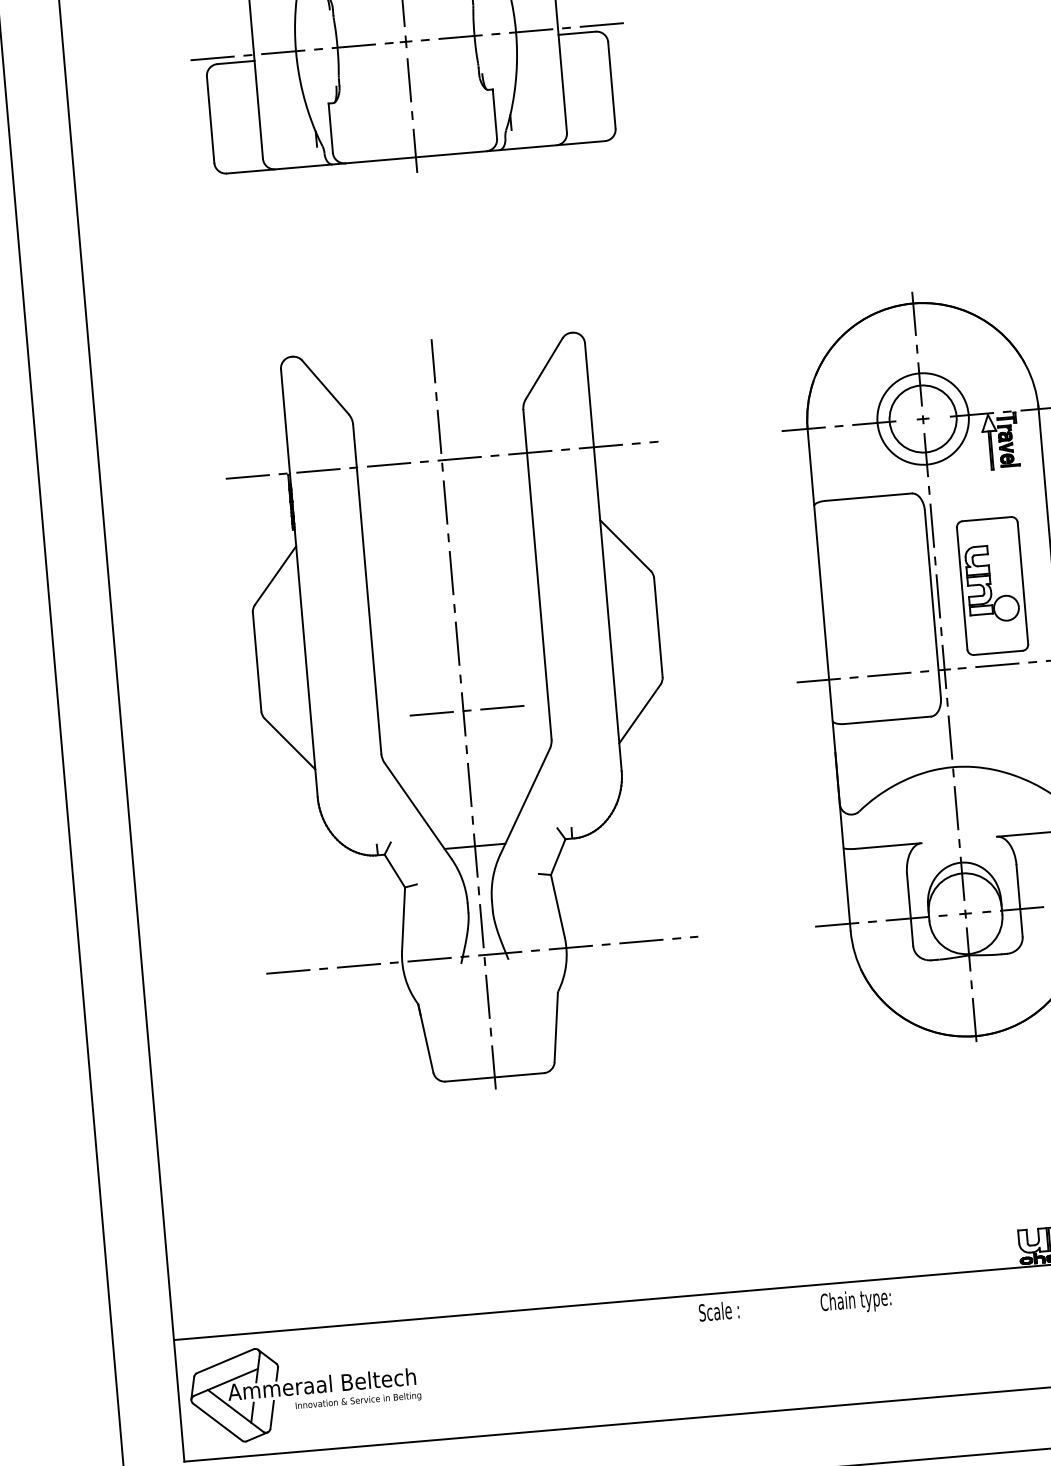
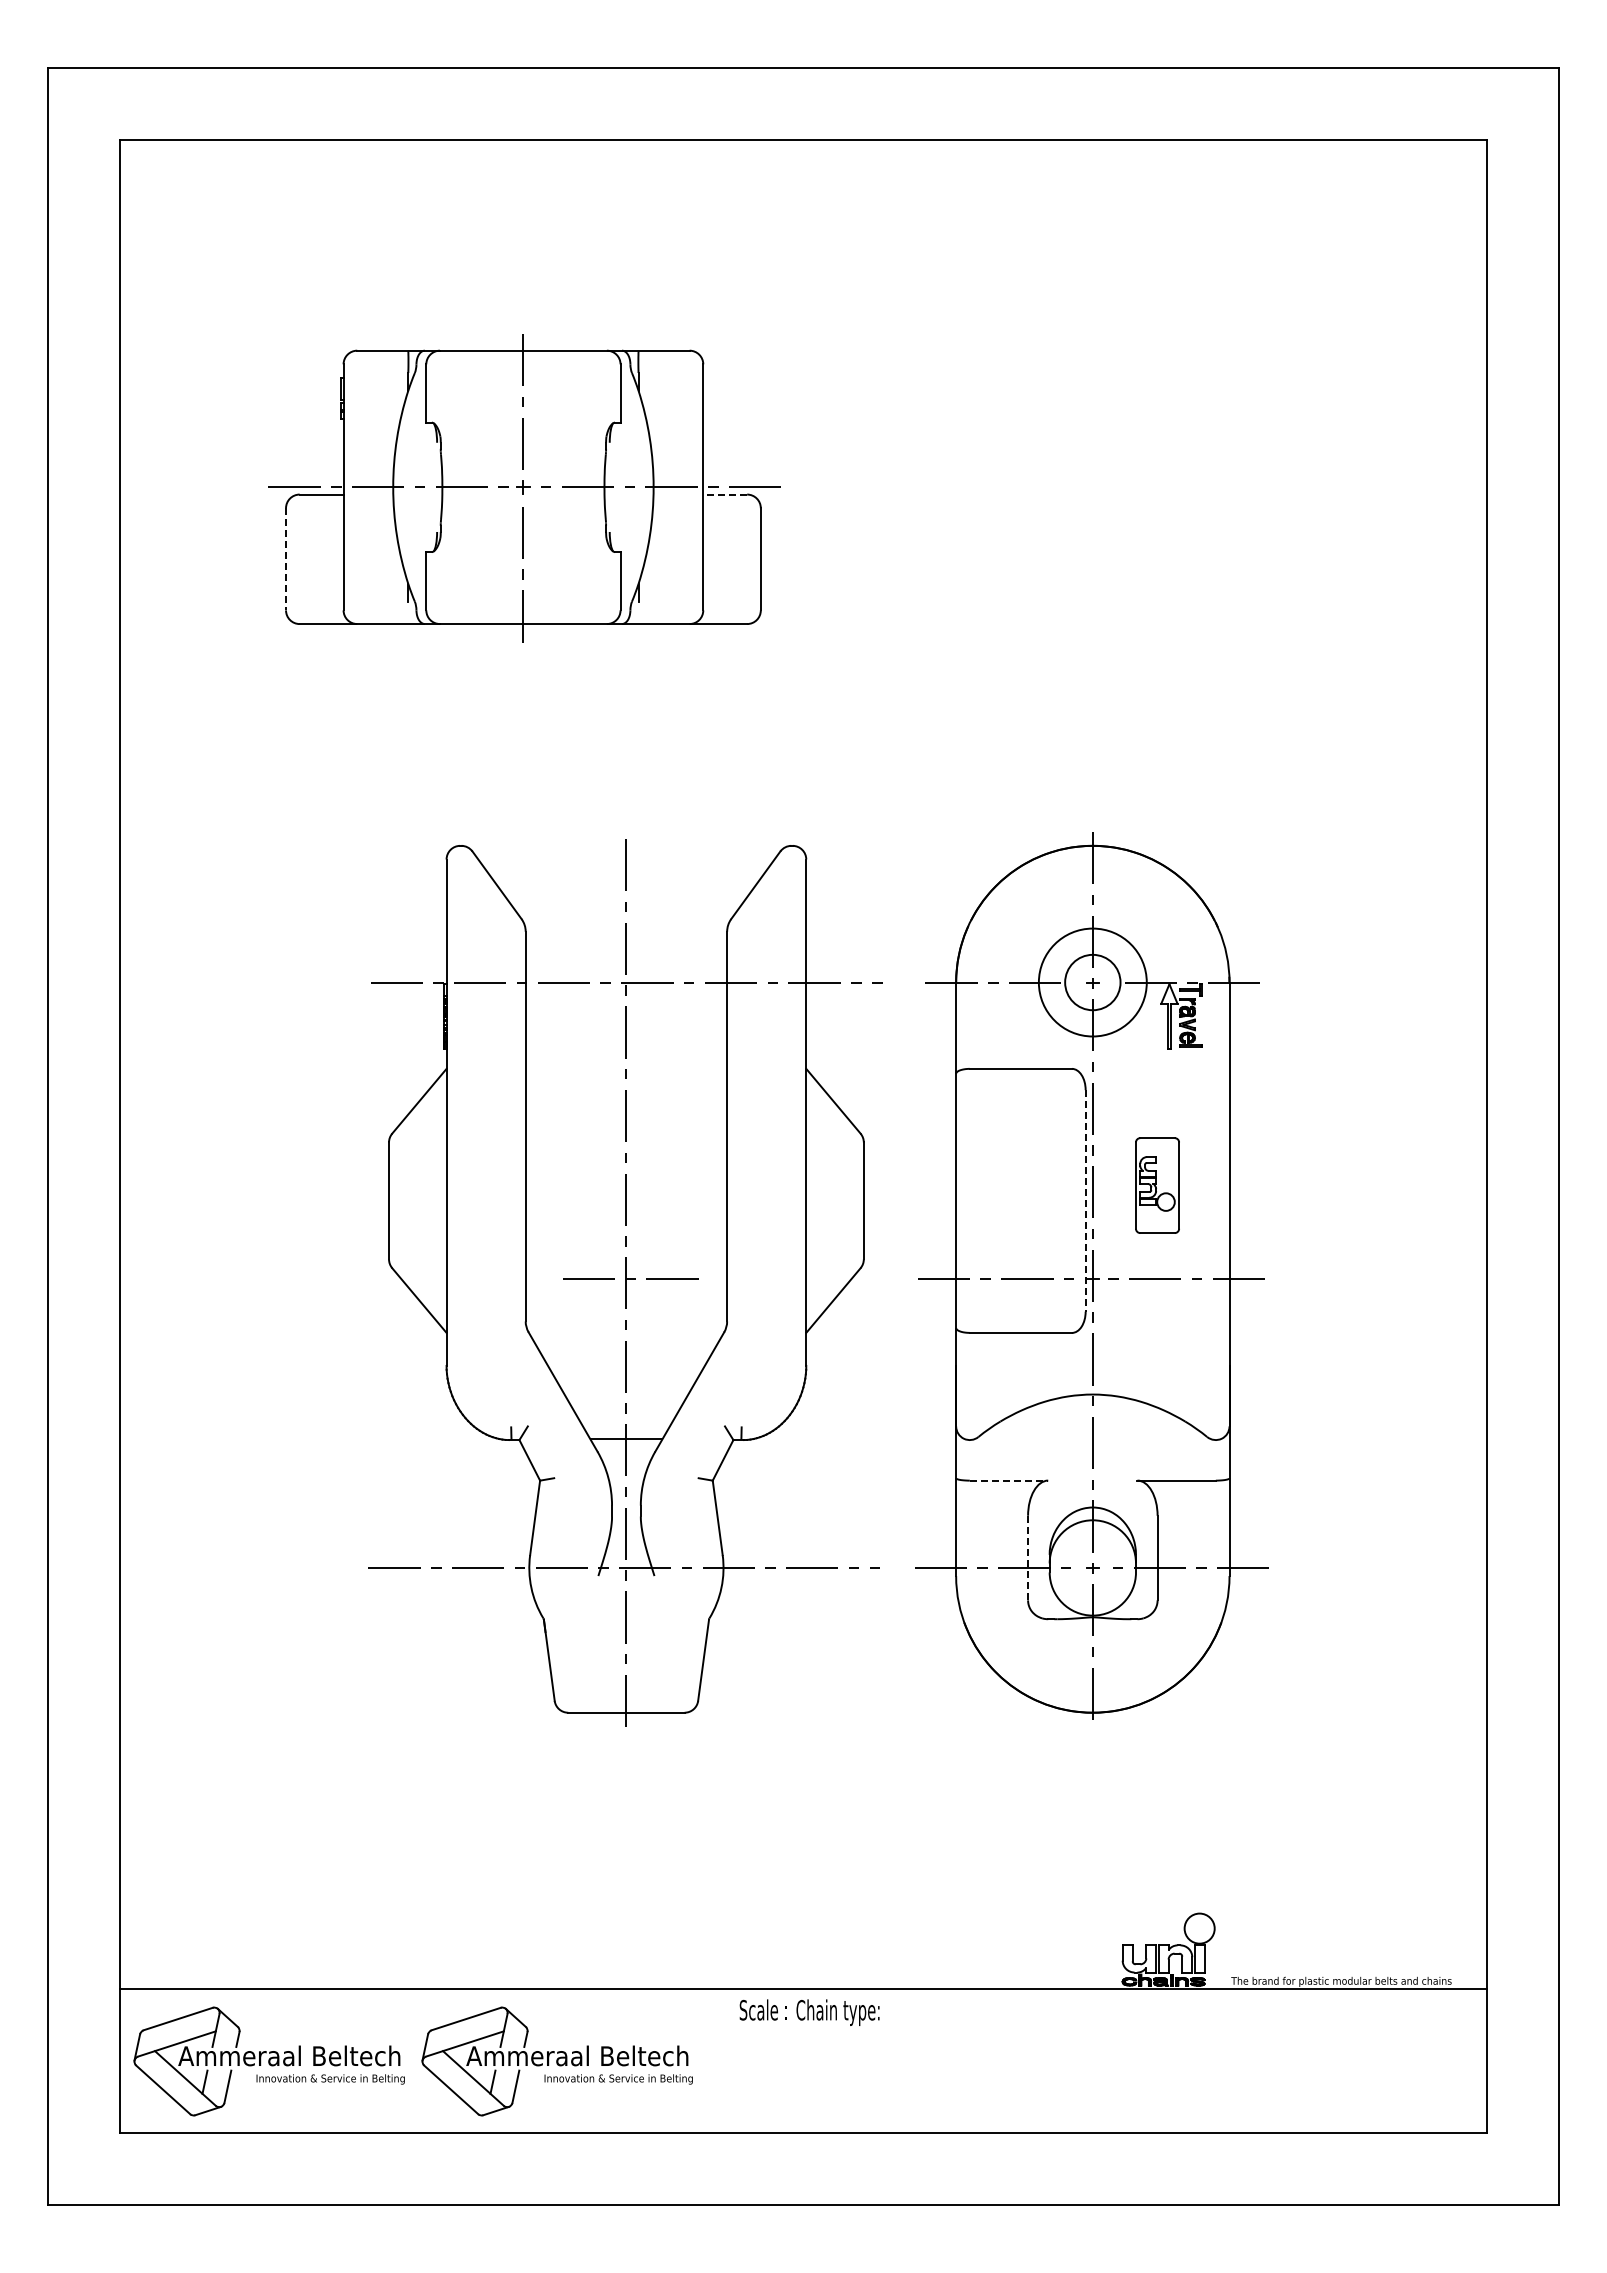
line: (577, 33) -> (725, 494), solid -> dashed
line: (211, 119) -> (286, 559), solid -> dashed
circle: (922, 419) -> (1092, 982), size x0.7
part: (992, 585) -> (1157, 1185), size x0.6
line: (932, 603) -> (1085, 1200), solid -> dashed
part: (462, 713) -> (625, 1282), moved
line: (888, 845) -> (1009, 1480), solid -> dashed
line: (910, 910) -> (1028, 1558), solid -> dashed
text: (855, 1301) -> (837, 2012), moved
part: (548, 1369) -> (556, 2061), added

